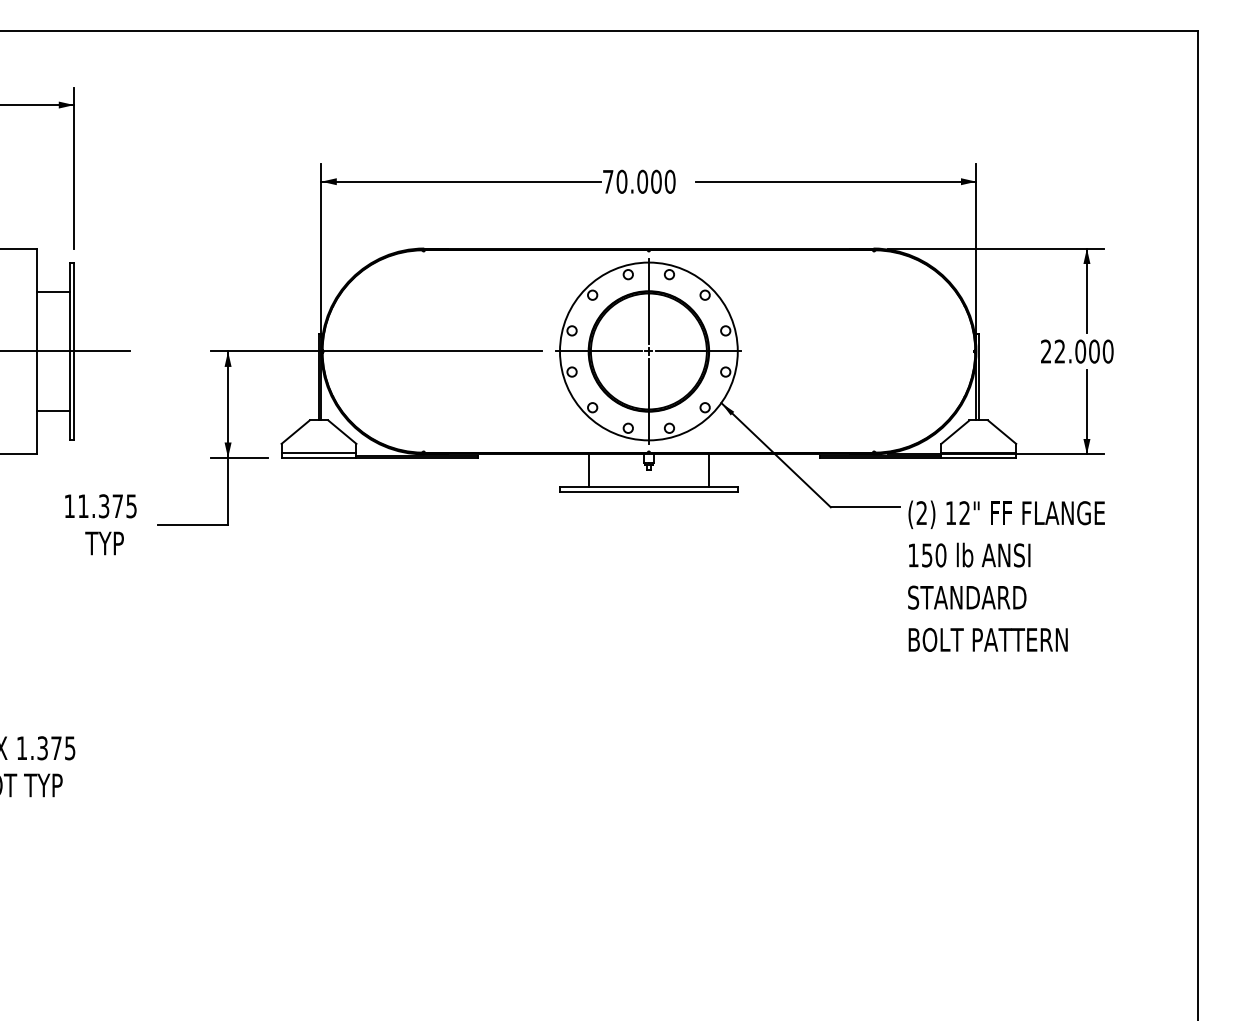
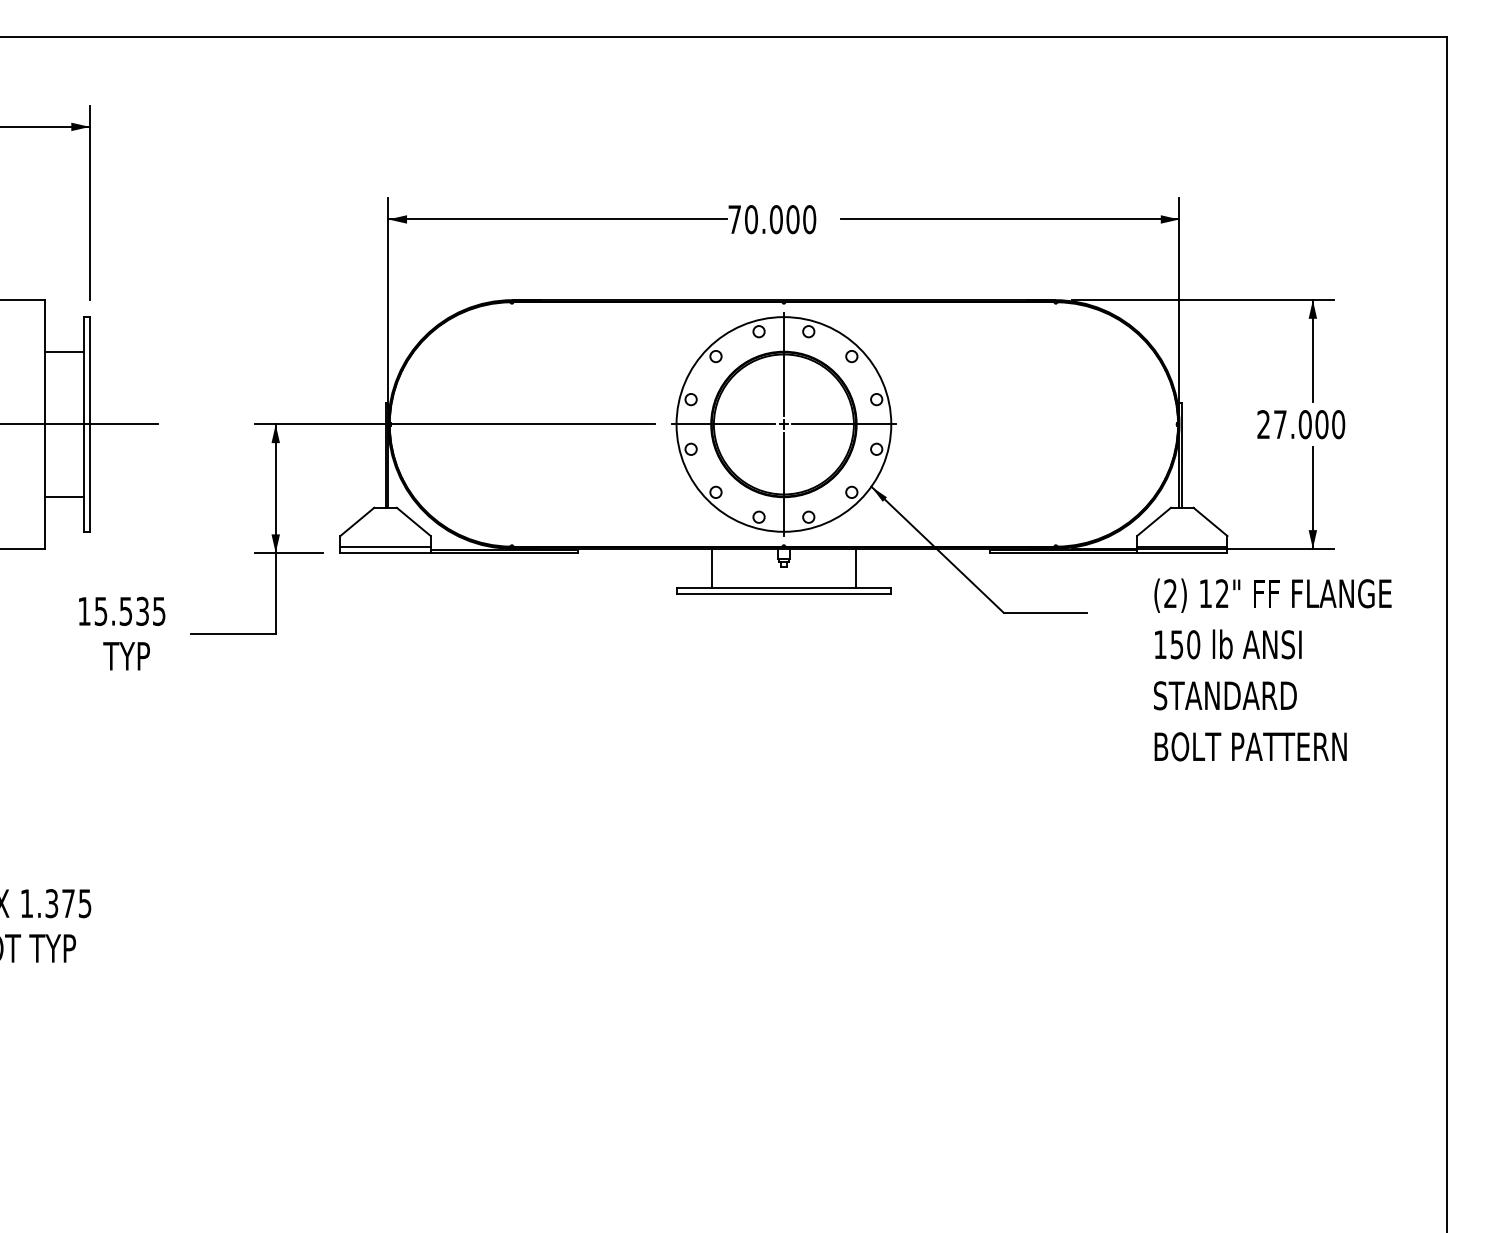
text: (1060, 351) -> (1280, 424), 22.000 -> 27.000
text: (100, 505) -> (121, 610), 11.375 -> 15.535
text: (1006, 575) -> (1272, 669), moved

